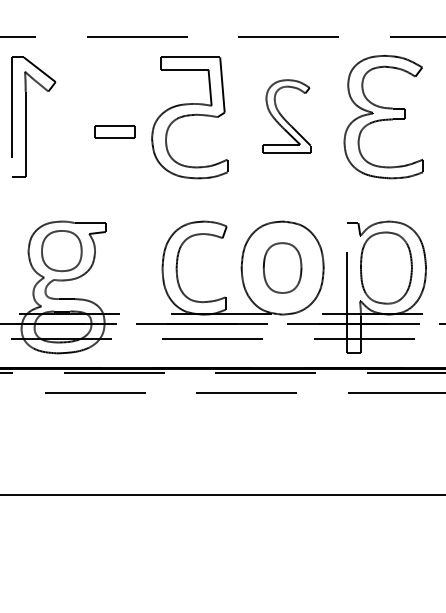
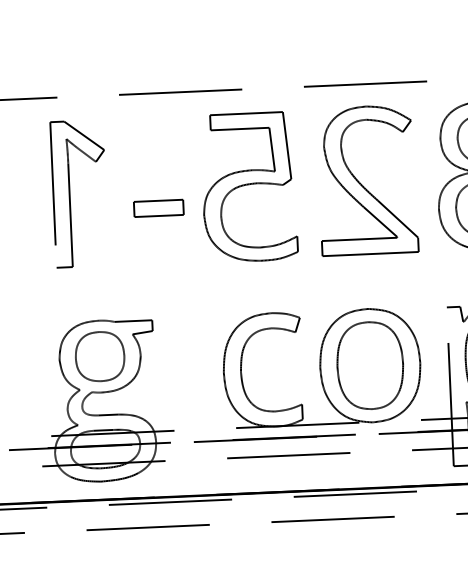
part: (26, 116) -> (70, 193), moved
part: (286, 116) -> (366, 180), size x1.67
part: (282, 267) -> (370, 364), size x1.43

